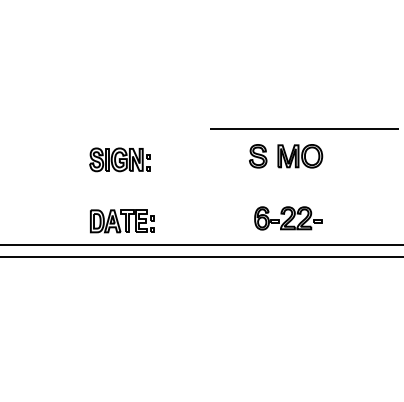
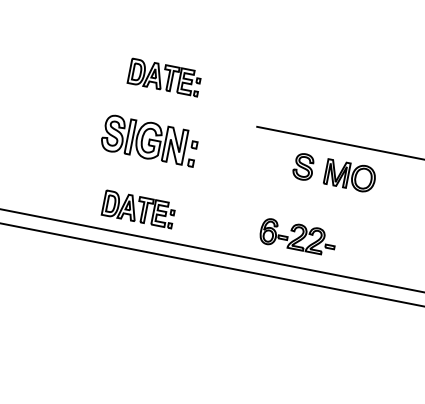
part: (122, 102) -> (165, 77), added
part: (119, 159) -> (149, 140), size x1.4
part: (288, 218) -> (298, 237), moved

